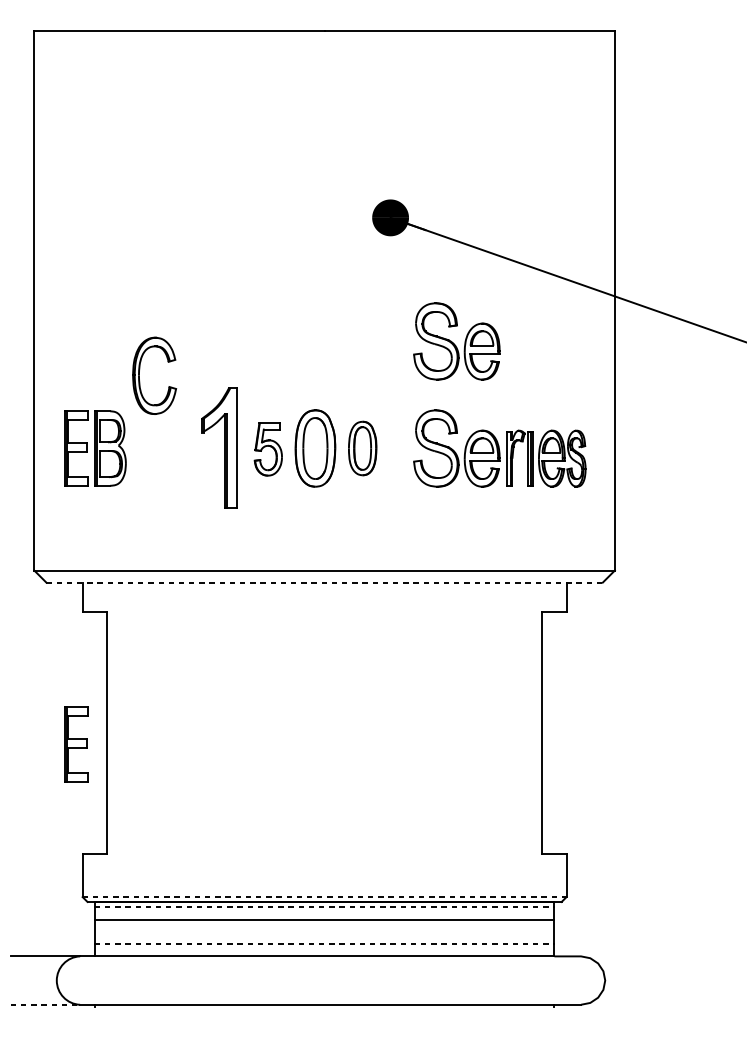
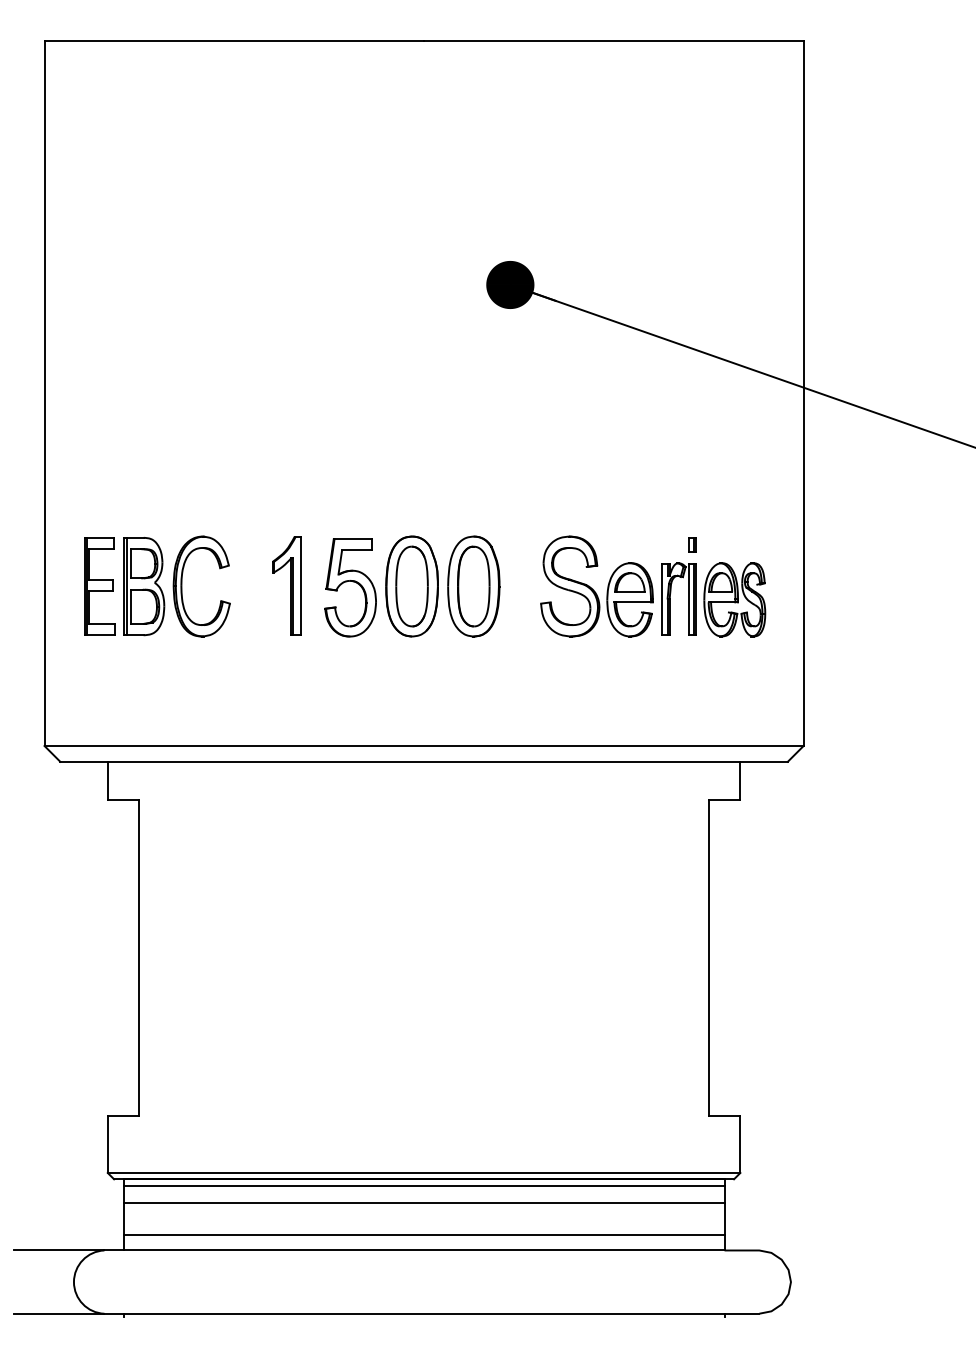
part: (456, 341) -> (596, 446), removed
part: (139, 375) -> (182, 586), moved
part: (529, 416) -> (692, 544), added
part: (219, 447) -> (286, 585), size x0.62
part: (362, 448) -> (473, 586), size x1.43
part: (268, 449) -> (350, 587), size x1.43
line: (324, 582) -> (424, 761), dashed -> solid
part: (76, 744) -> (99, 973), removed
line: (324, 896) -> (424, 1172), dashed -> solid
line: (324, 906) -> (424, 1185), dashed -> solid
line: (324, 944) -> (424, 1234), dashed -> solid
line: (45, 1004) -> (59, 1313), dashed -> solid

